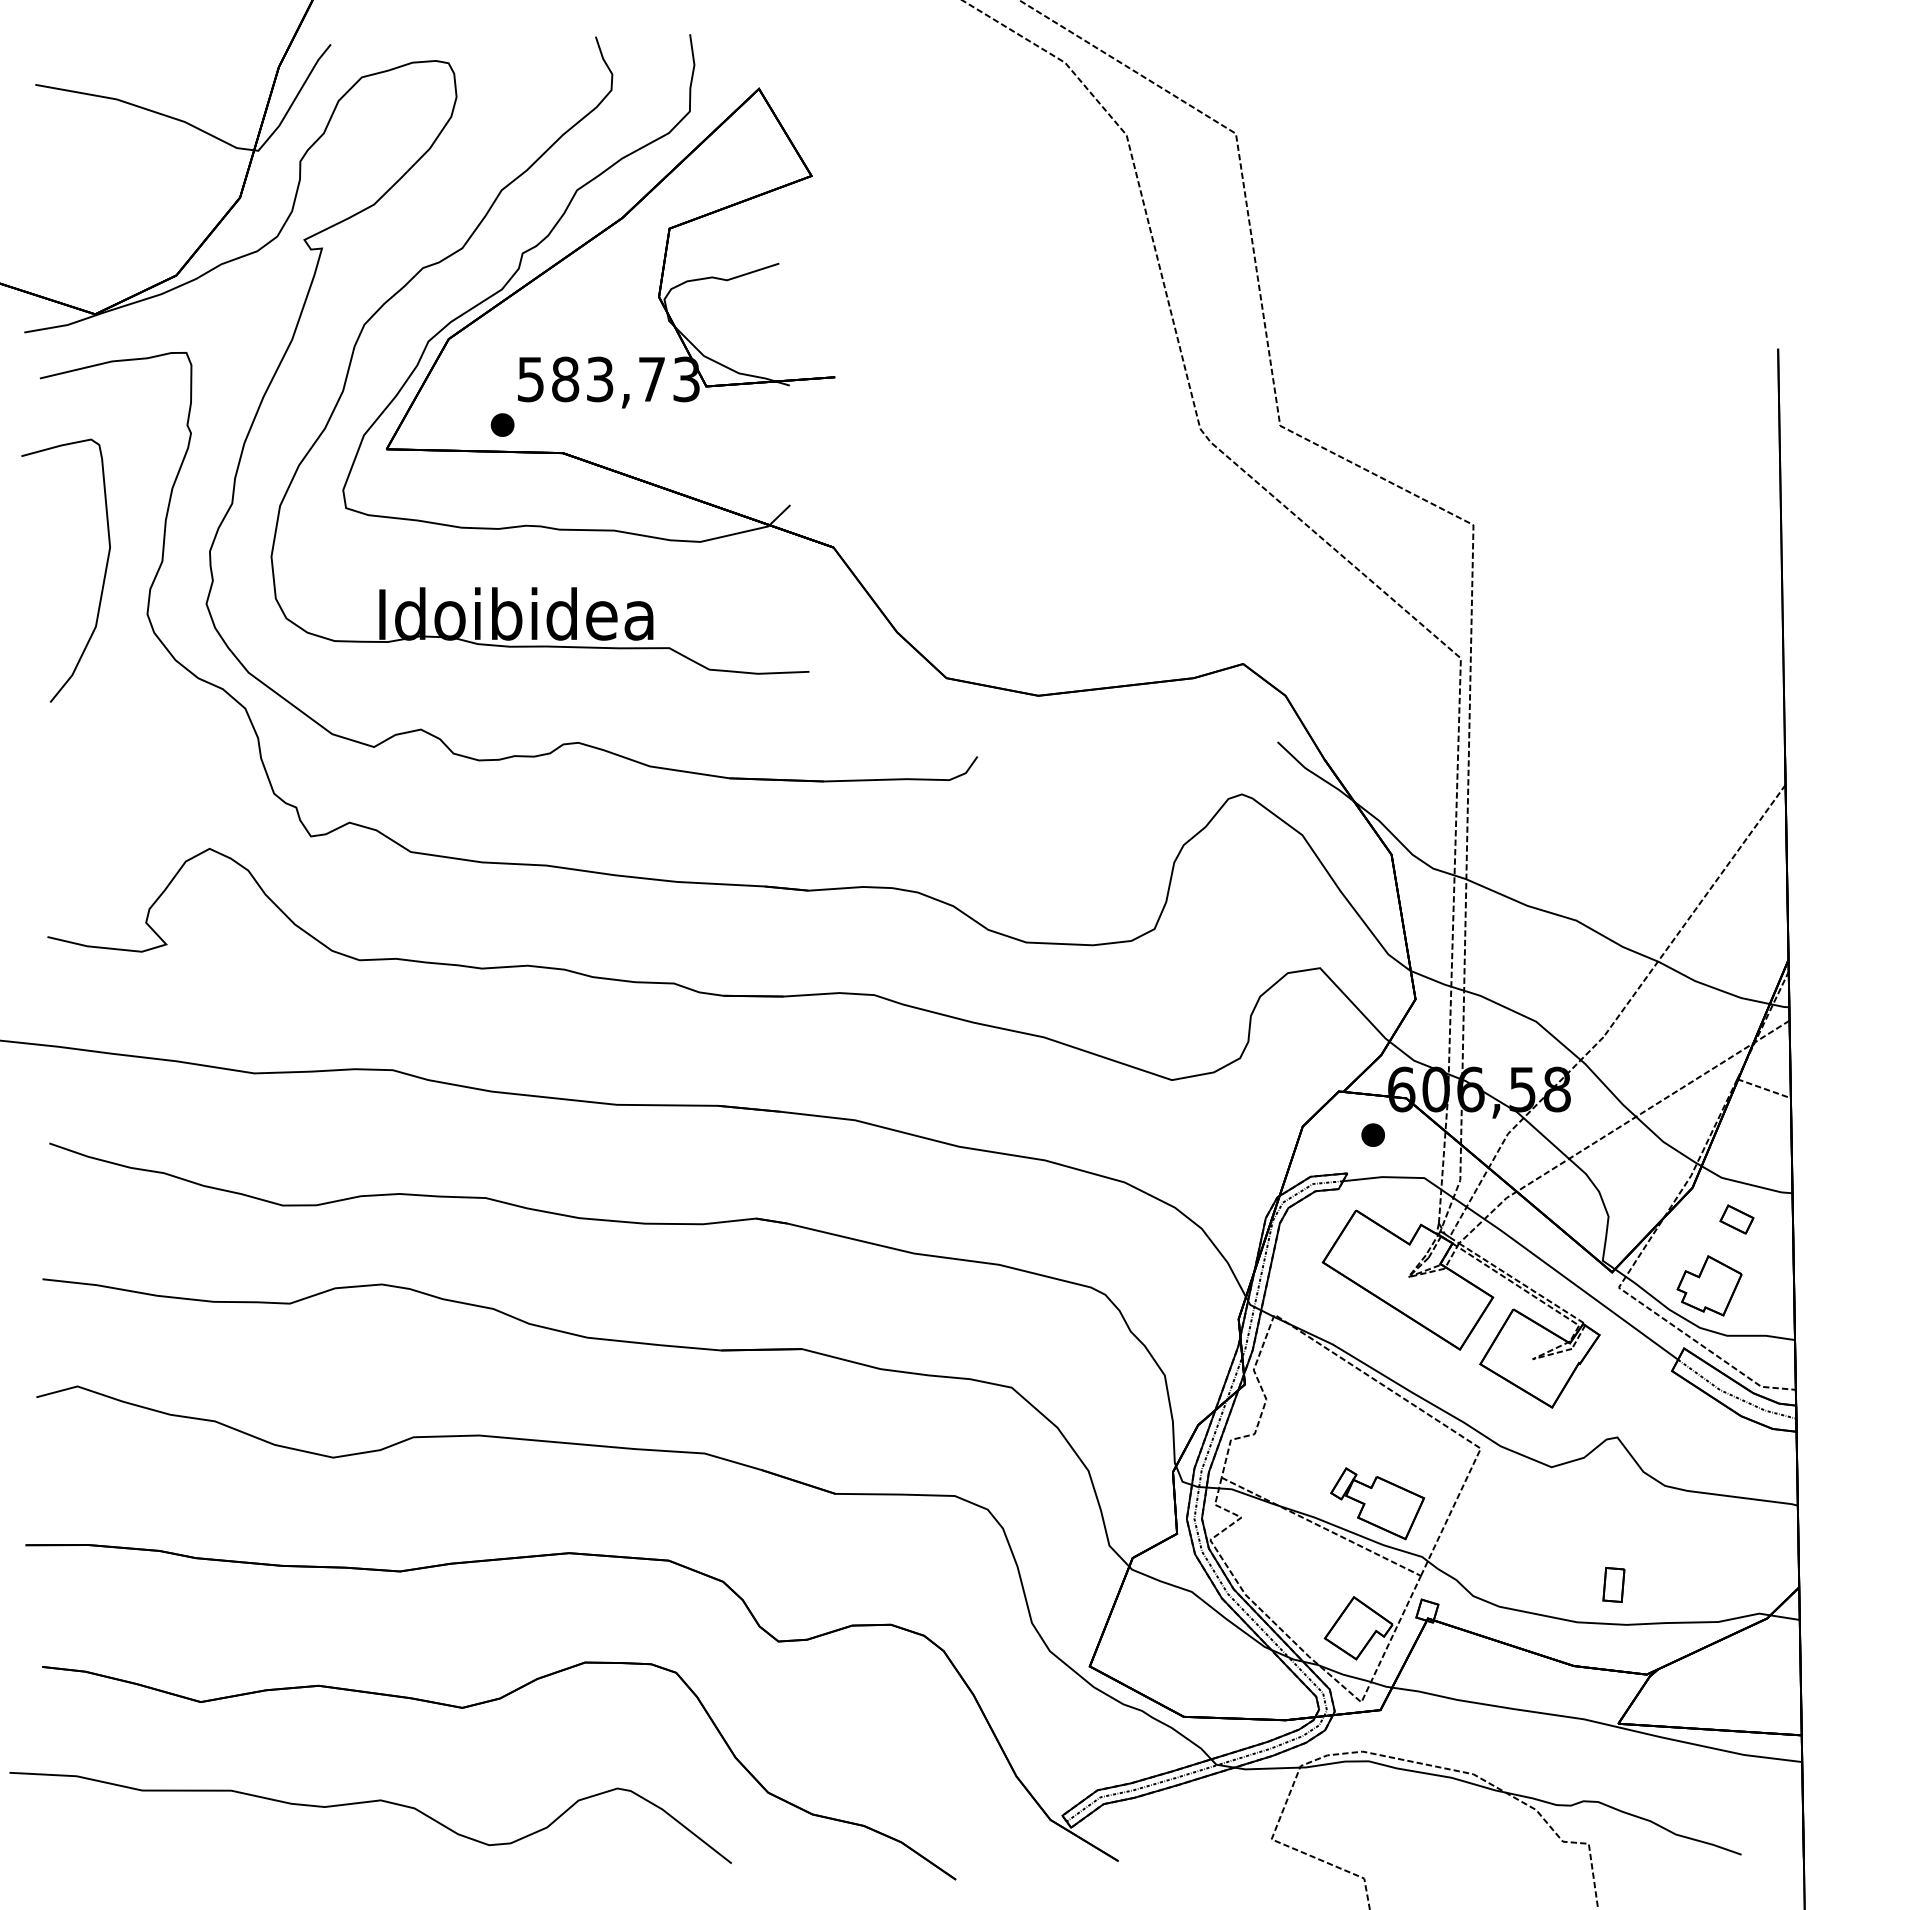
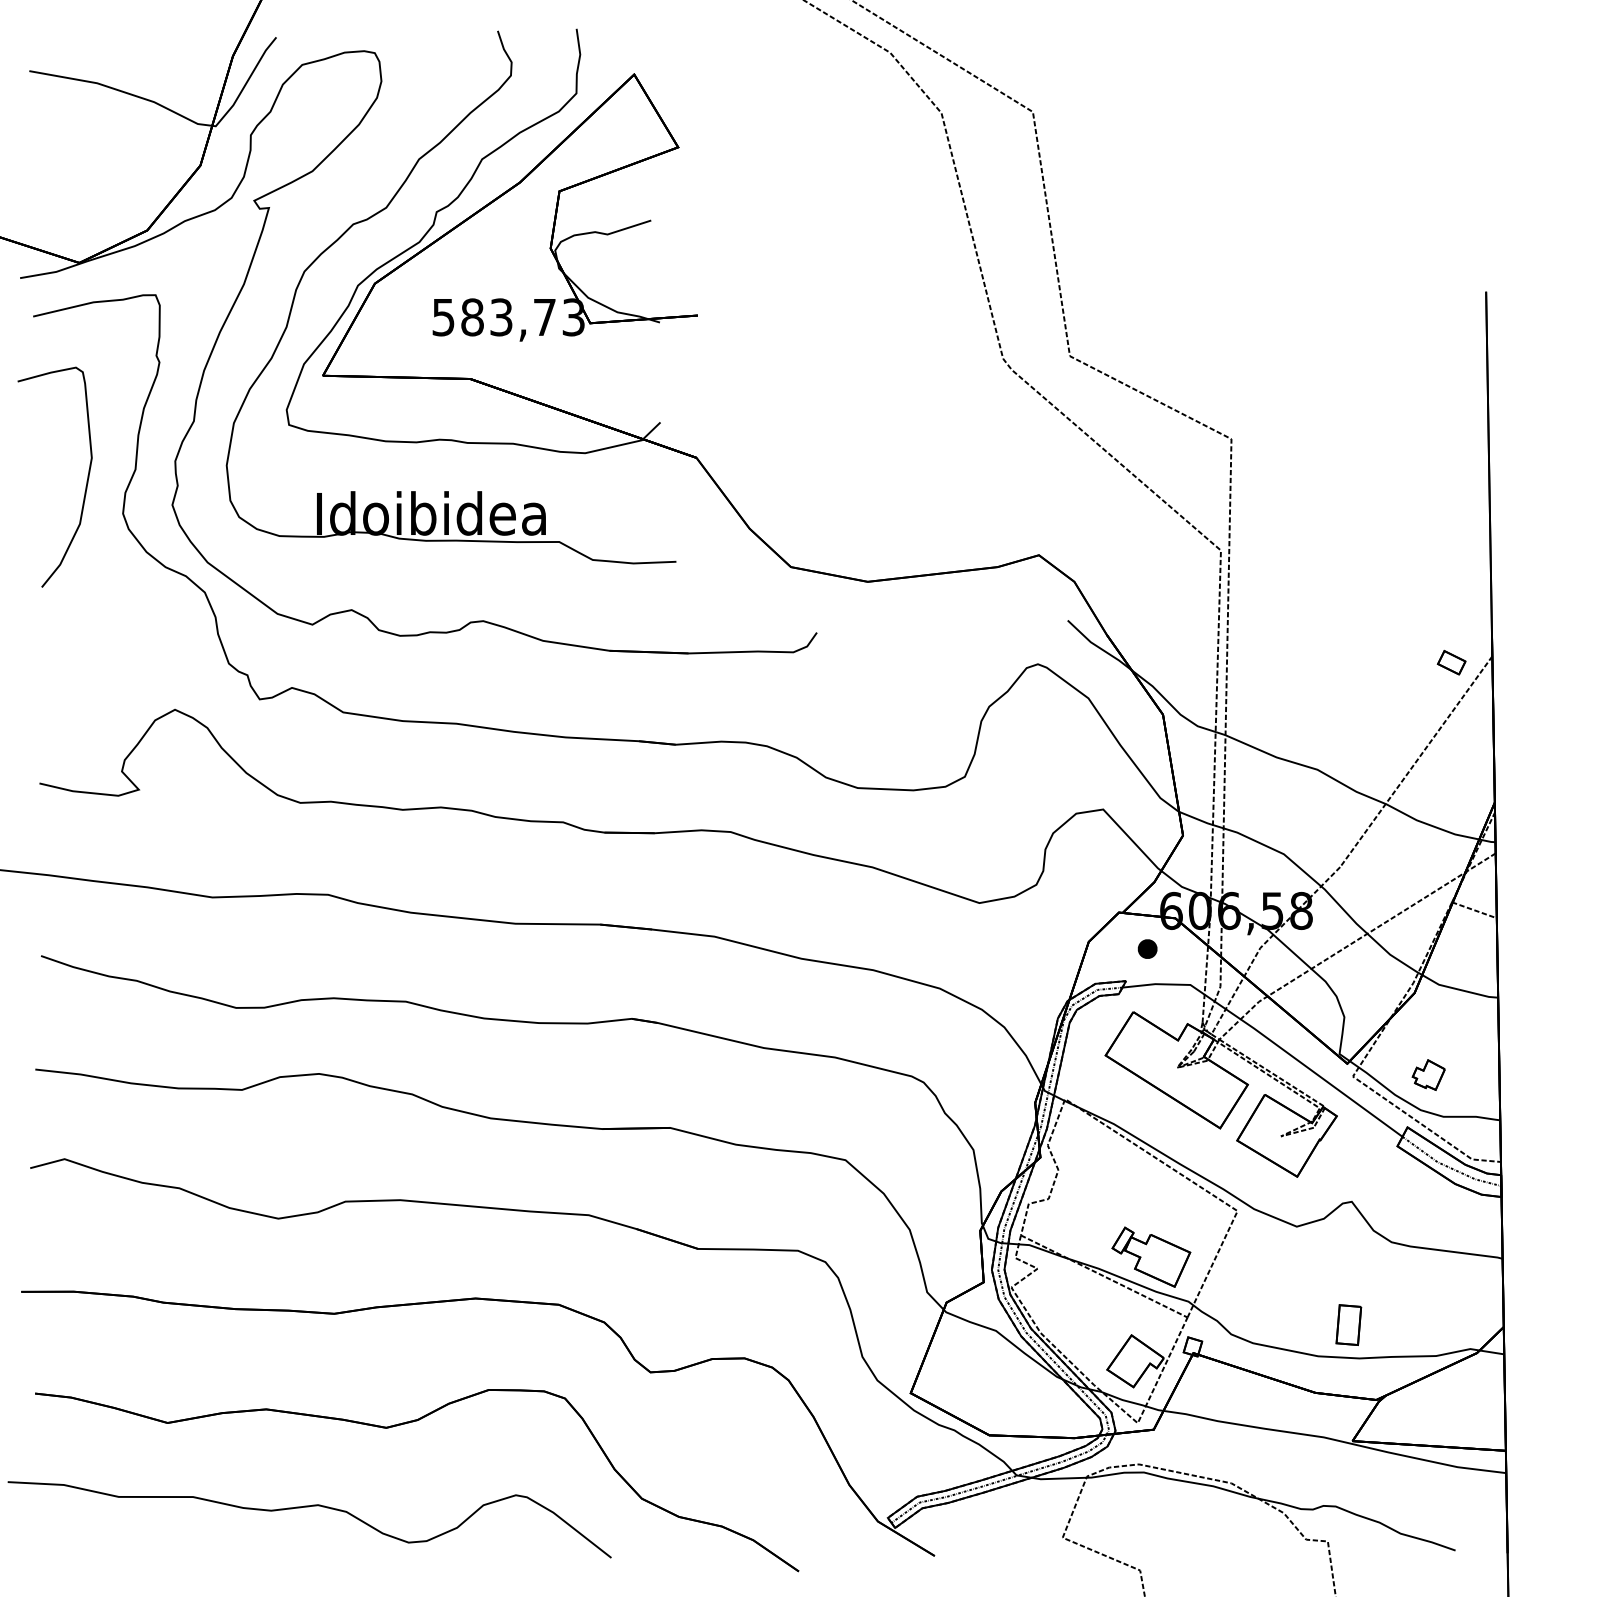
part: (502, 424) -> (419, 355), removed
part: (1736, 1219) -> (1451, 662), moved
part: (1709, 1285) -> (1428, 1074), size x0.6
part: (1613, 1584) -> (1348, 1324), size x1.4

